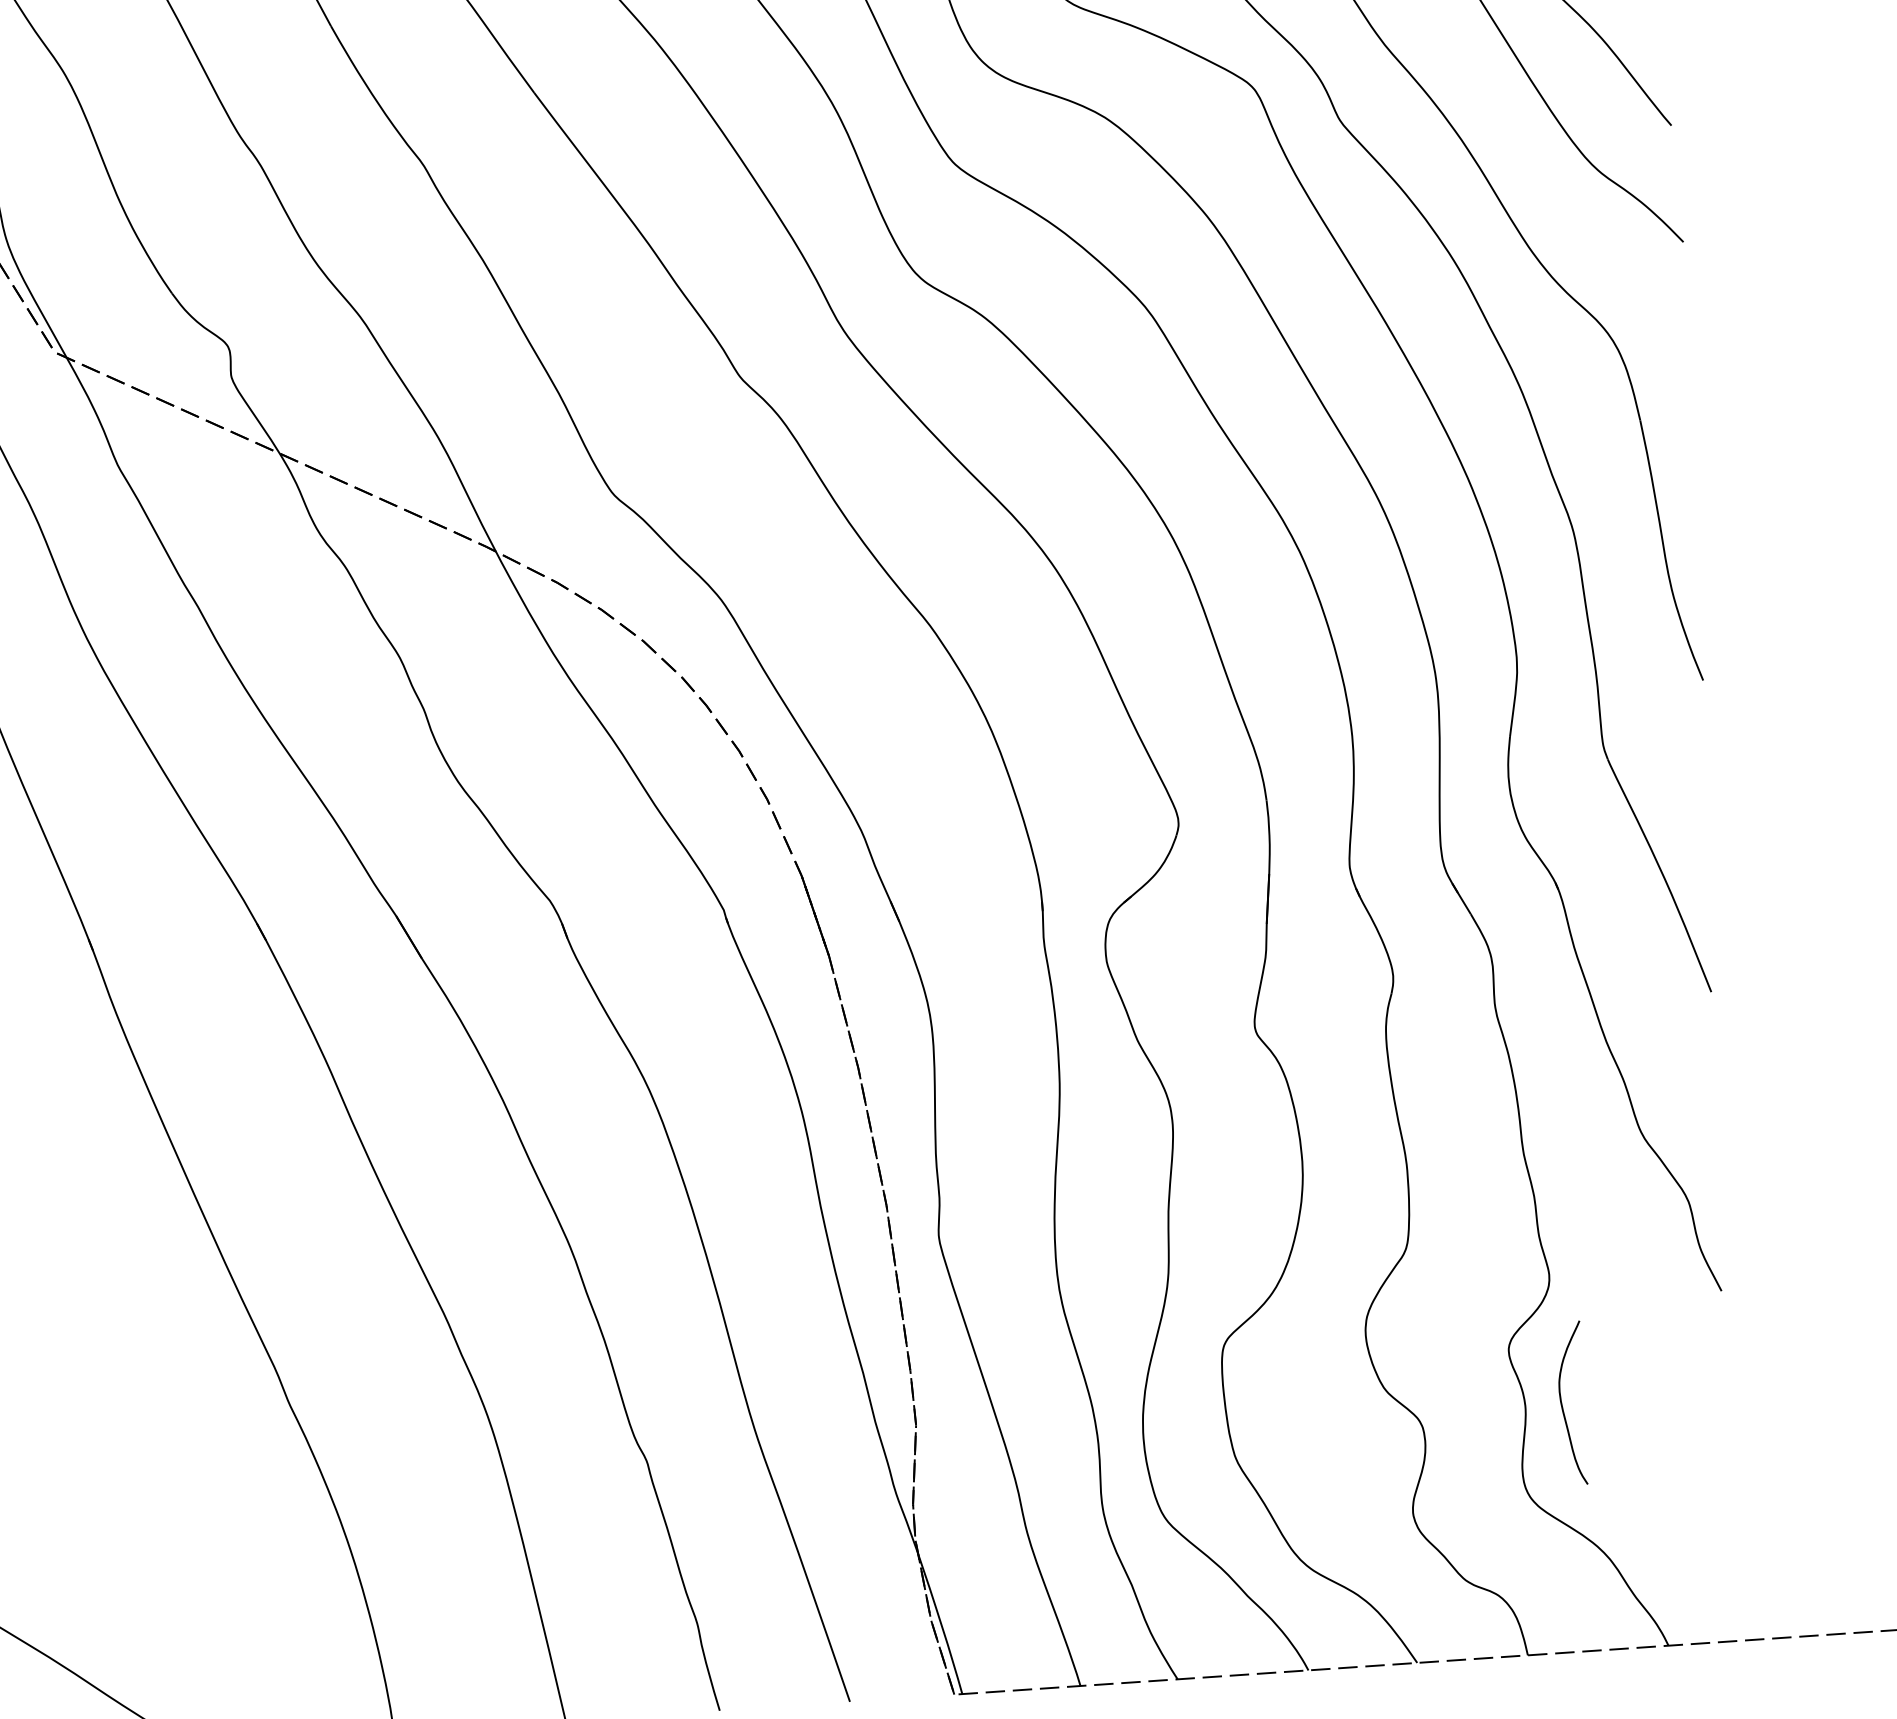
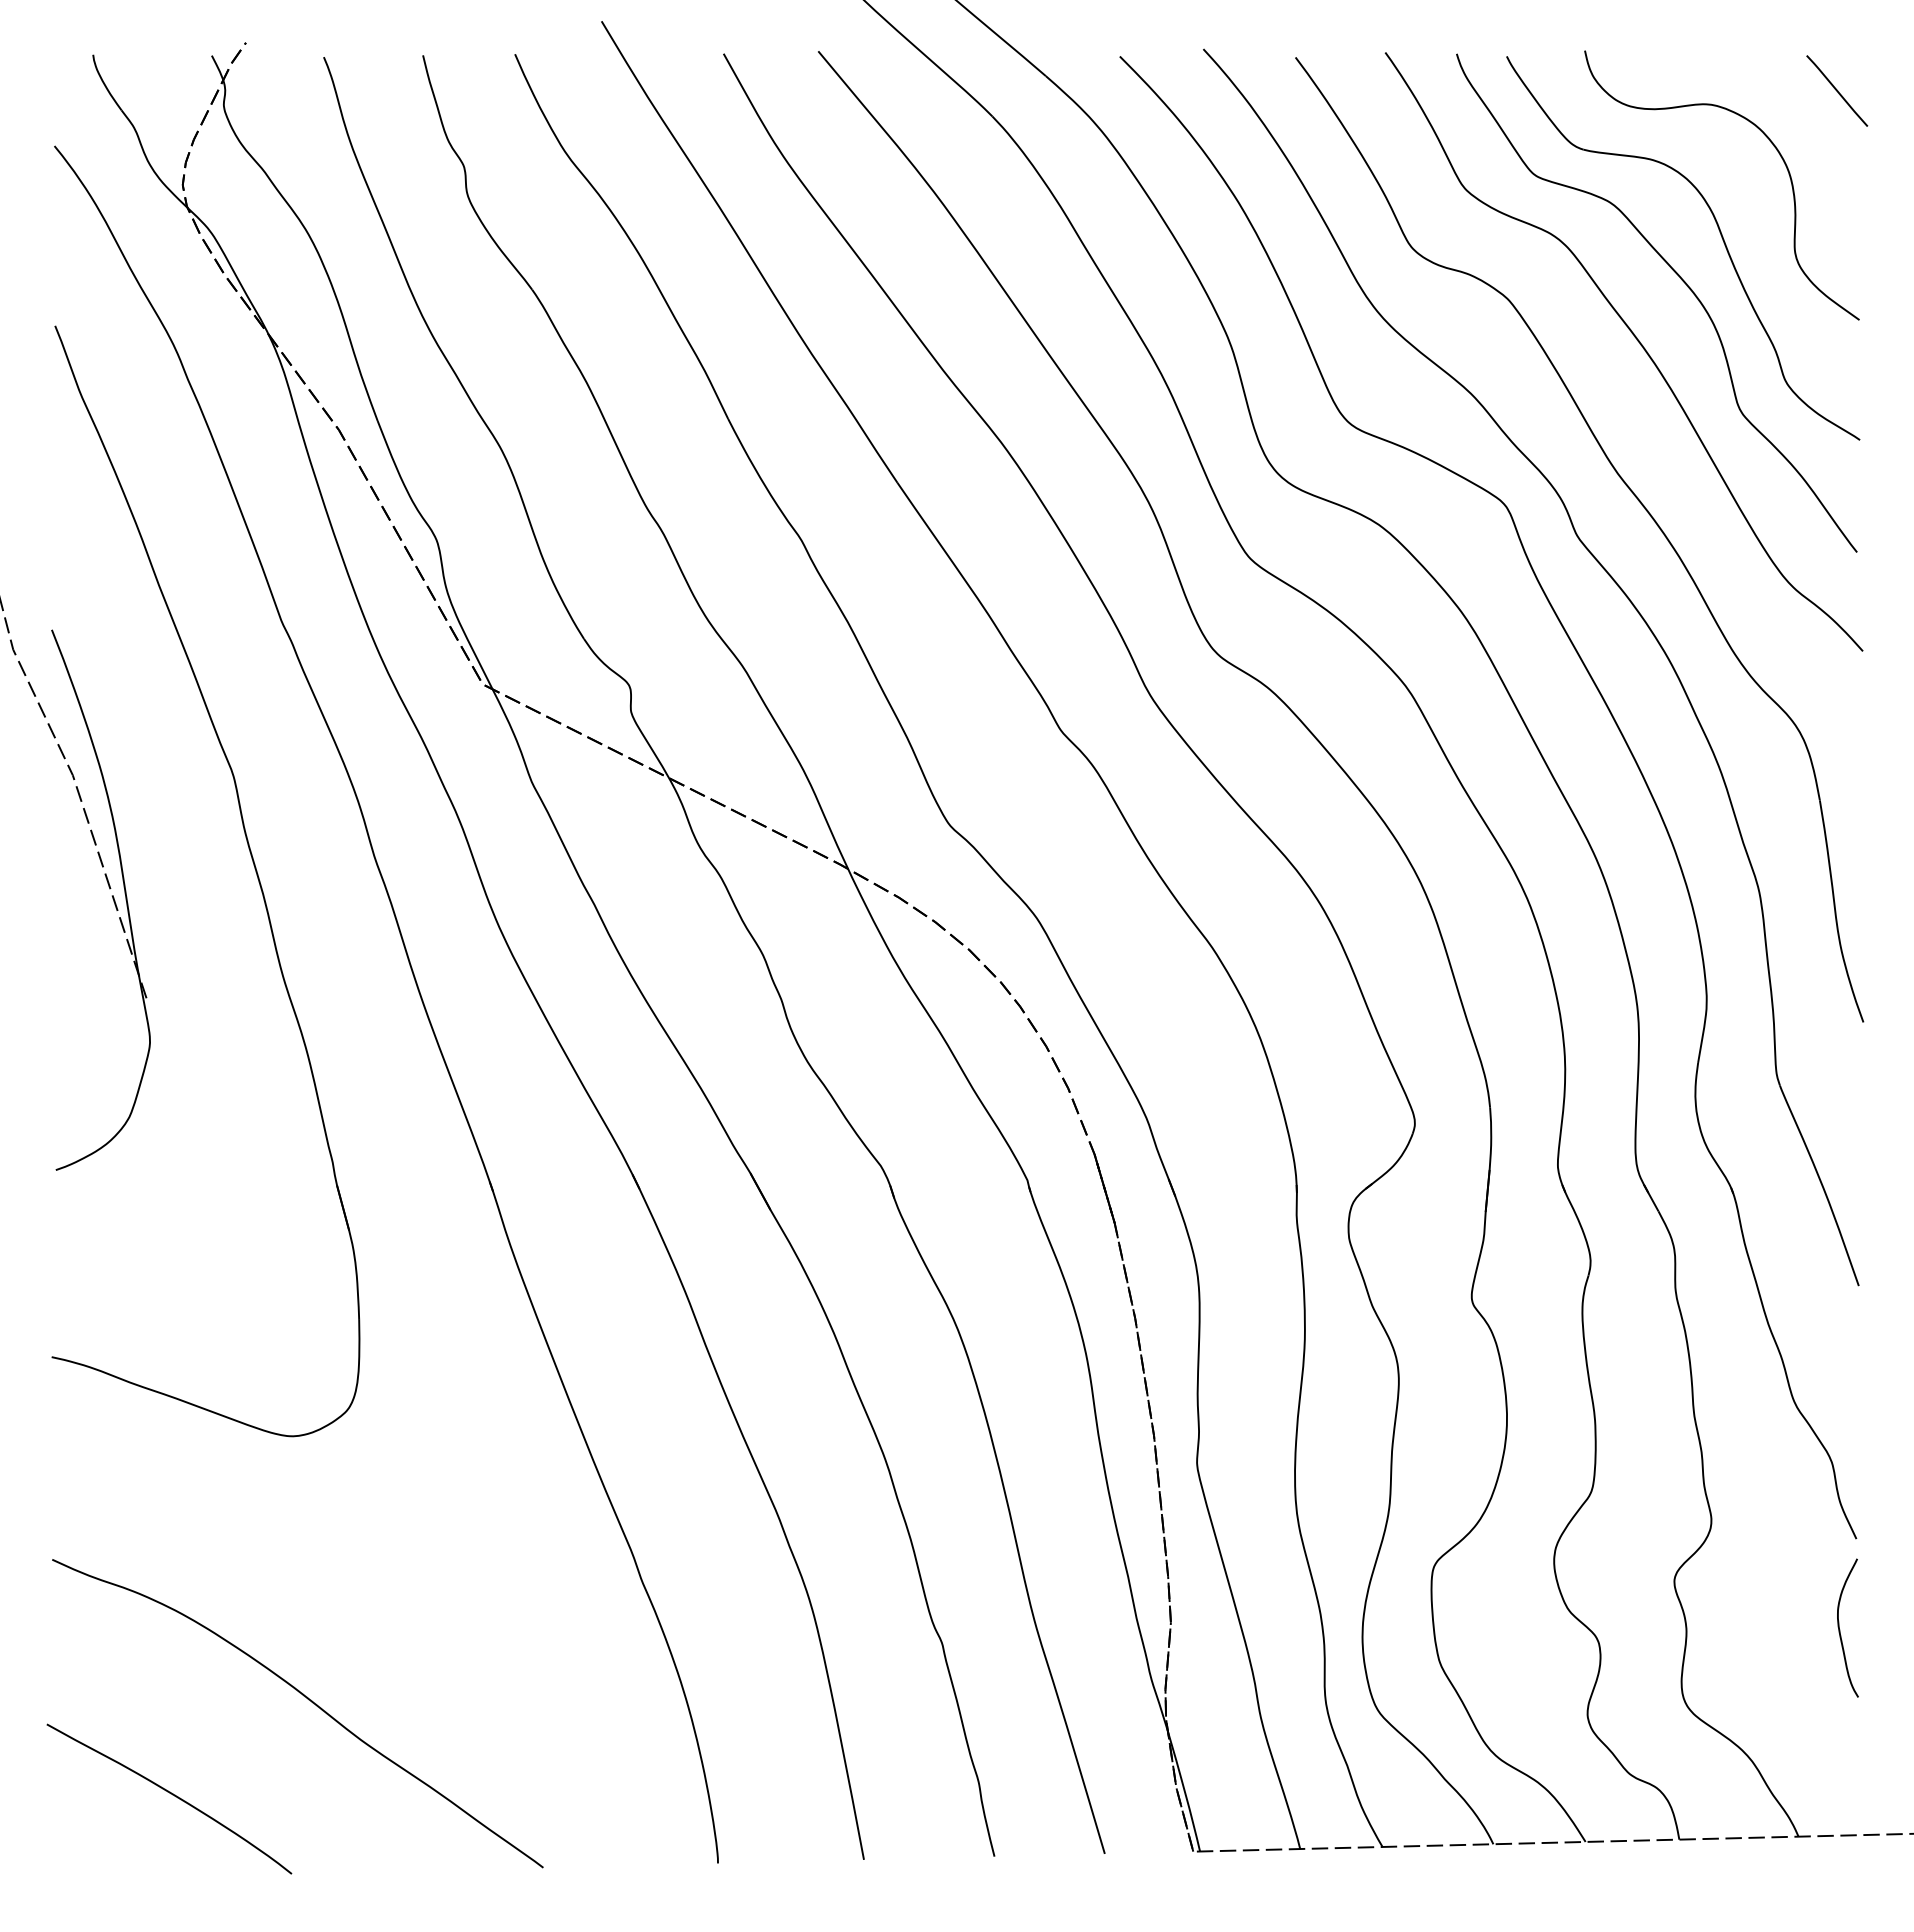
curve: (1563, 1405) -> (1840, 1629), moved

